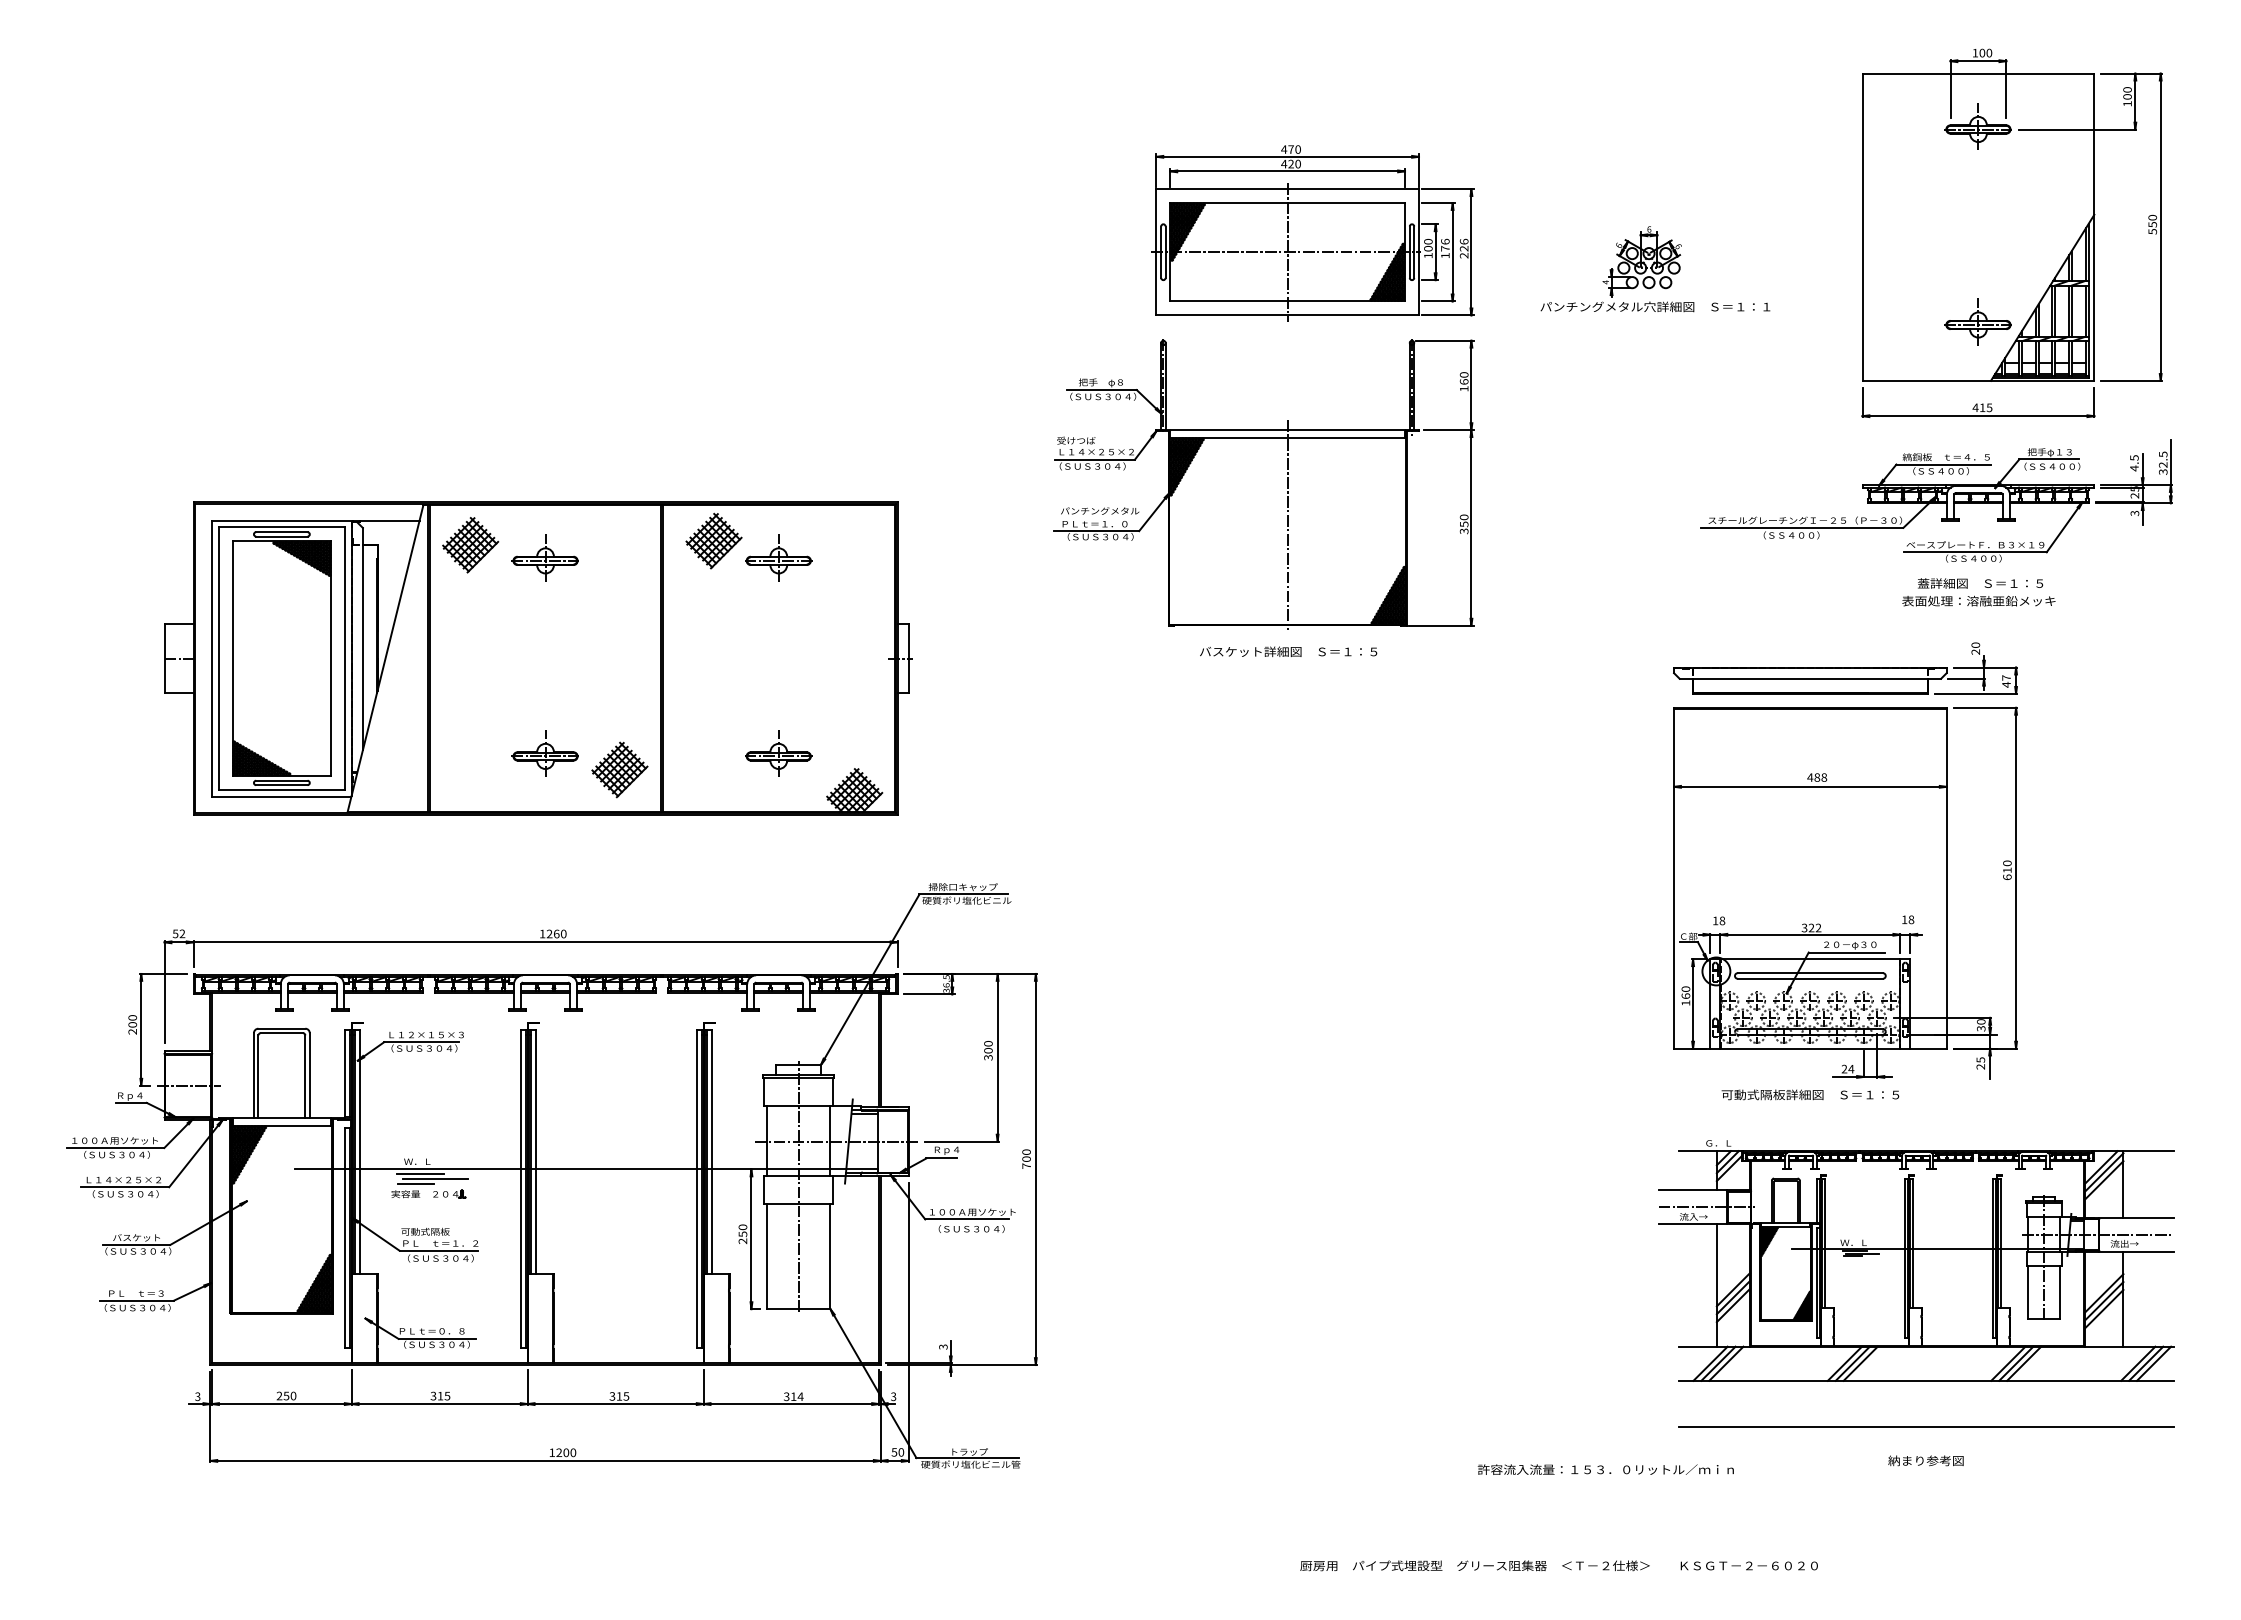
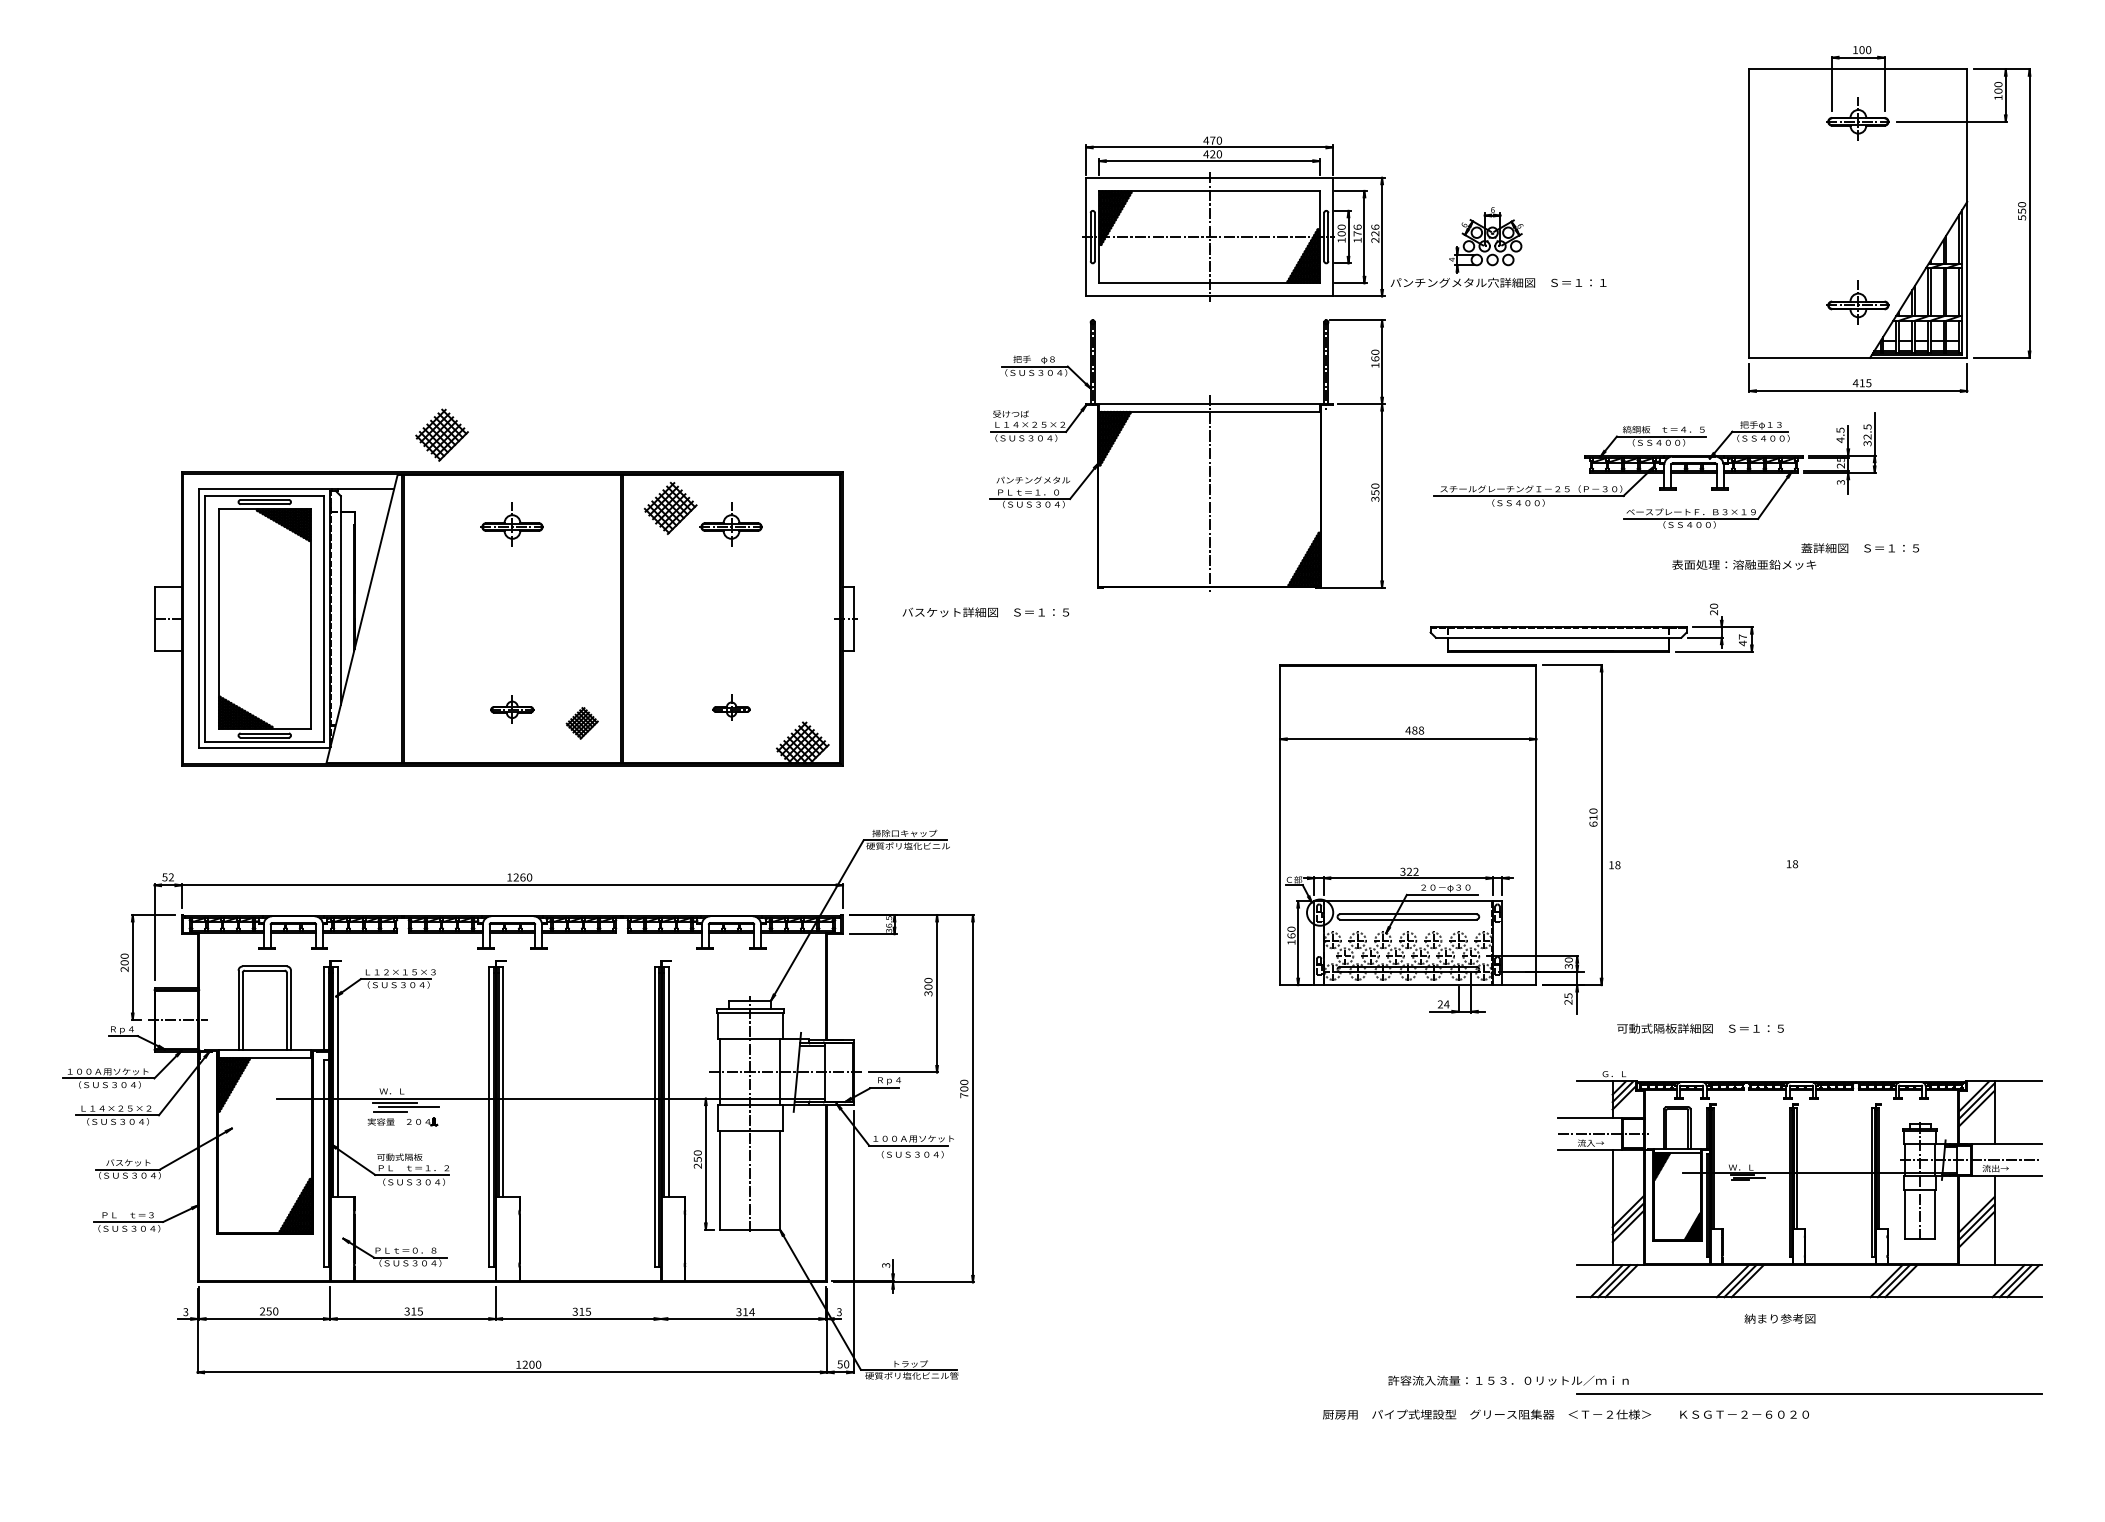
part: (1655, 269) -> (1498, 247), moved
part: (1936, 500) -> (1654, 470), moved
part: (470, 545) -> (441, 435), moved
text: (1978, 600) -> (1743, 564), moved
text: (1288, 651) -> (985, 612), moved
part: (1845, 668) -> (1591, 628), moved
part: (544, 753) -> (511, 707), size x0.7
part: (778, 753) -> (731, 707), size x0.6
part: (619, 769) -> (581, 722), size x0.6
part: (1845, 892) -> (1441, 838), moved
line: (703, 1387) -> (660, 1303), removed
line: (1926, 1426) -> (1809, 1393), moved
text: (1925, 1460) -> (1779, 1318), moved
text: (1558, 1565) -> (1565, 1414), moved

